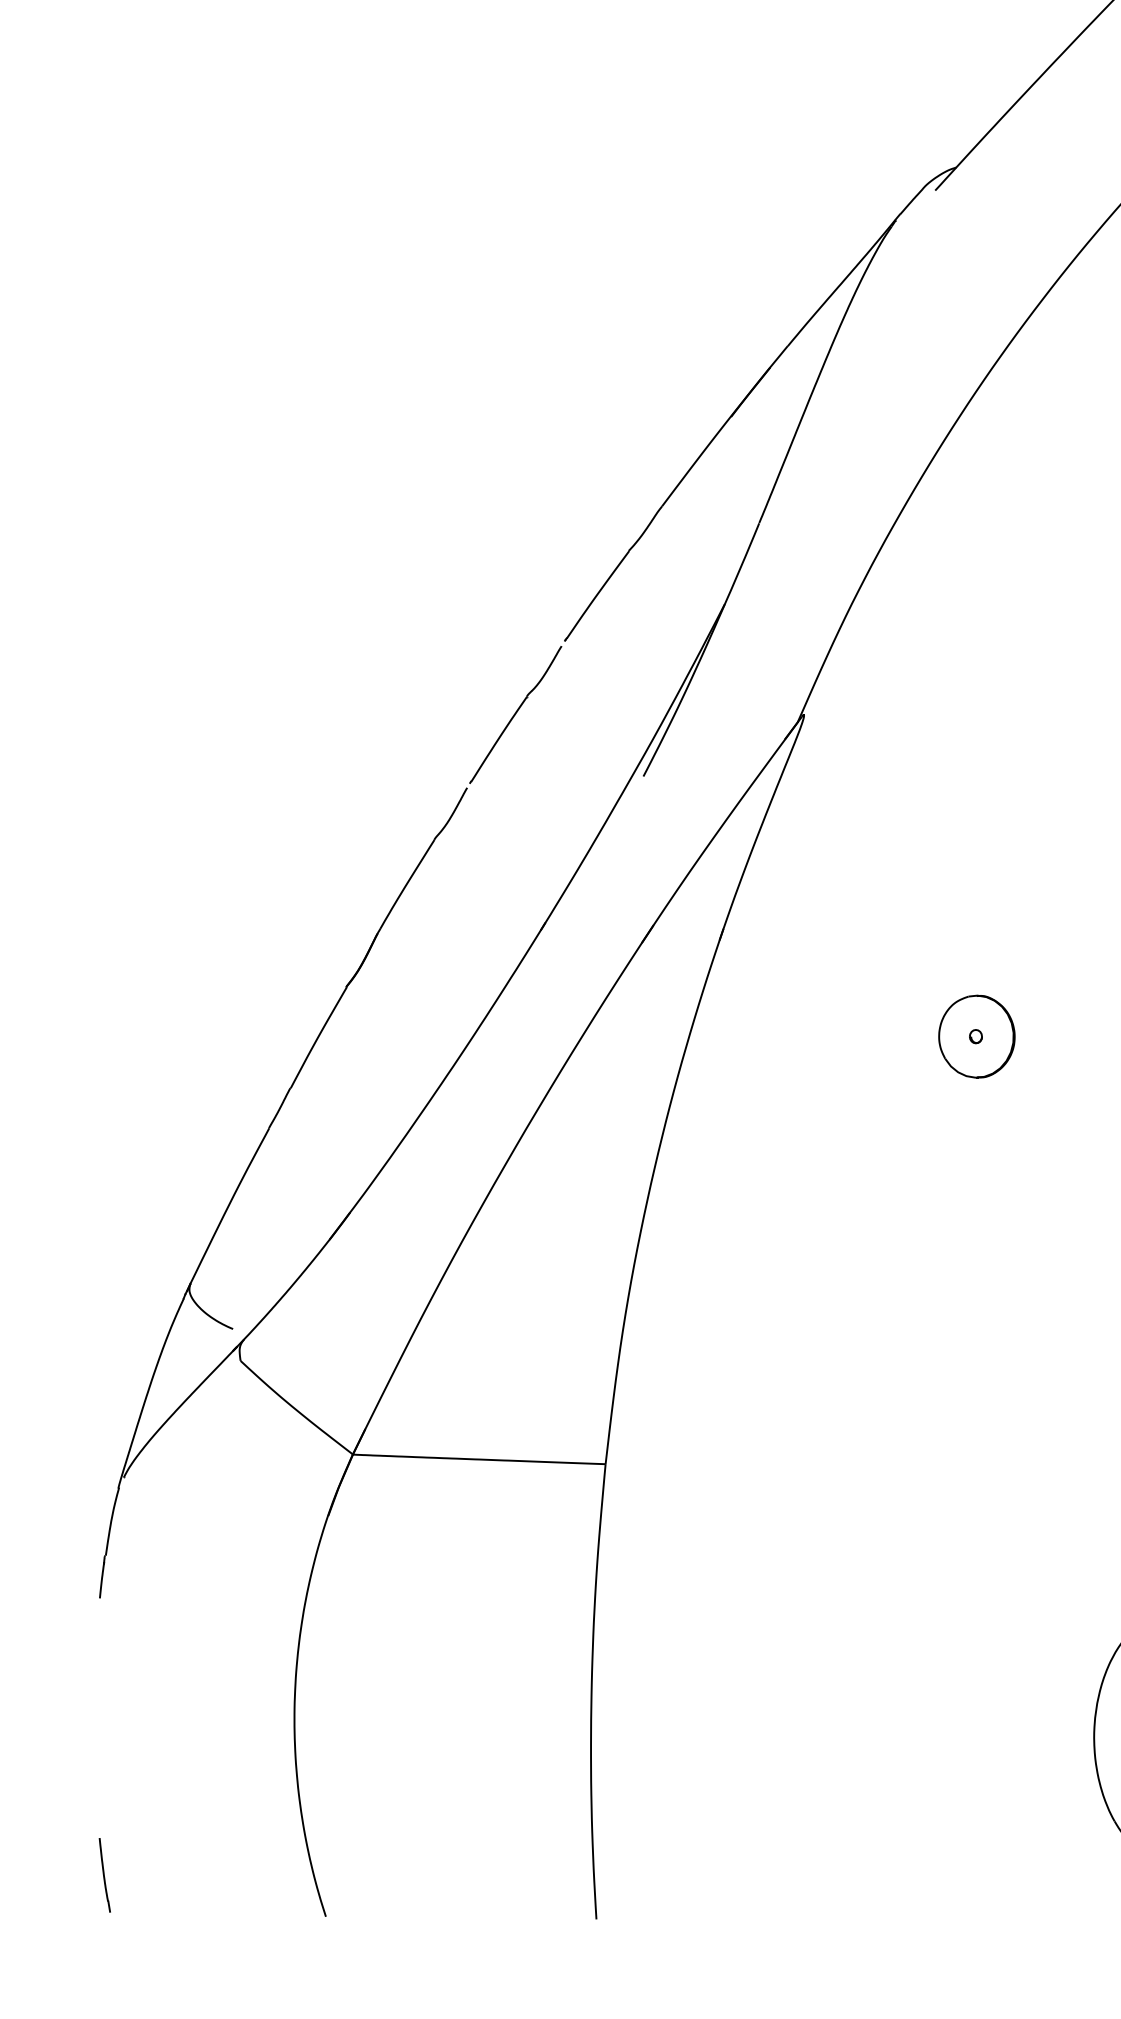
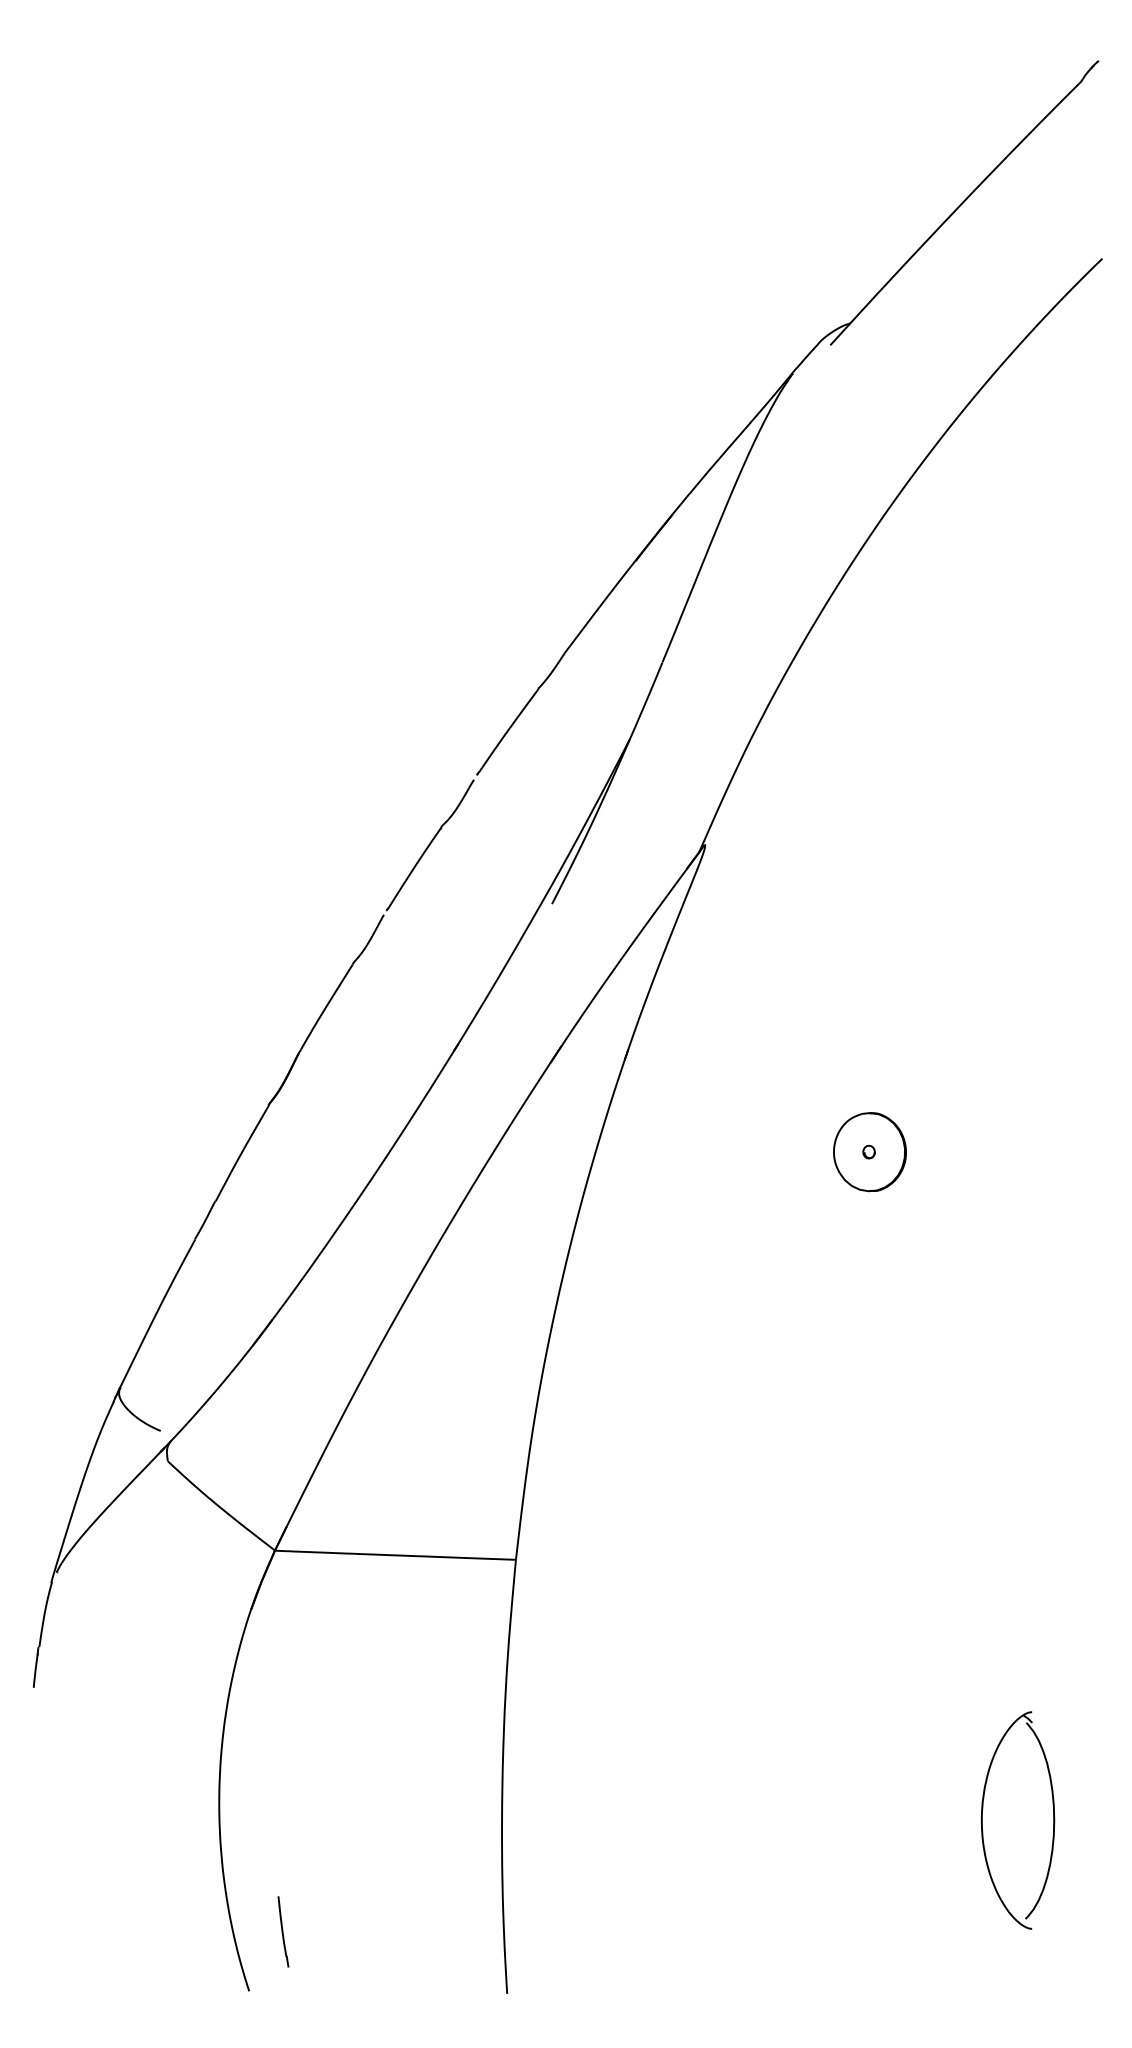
part: (104, 1874) -> (283, 1931), moved

